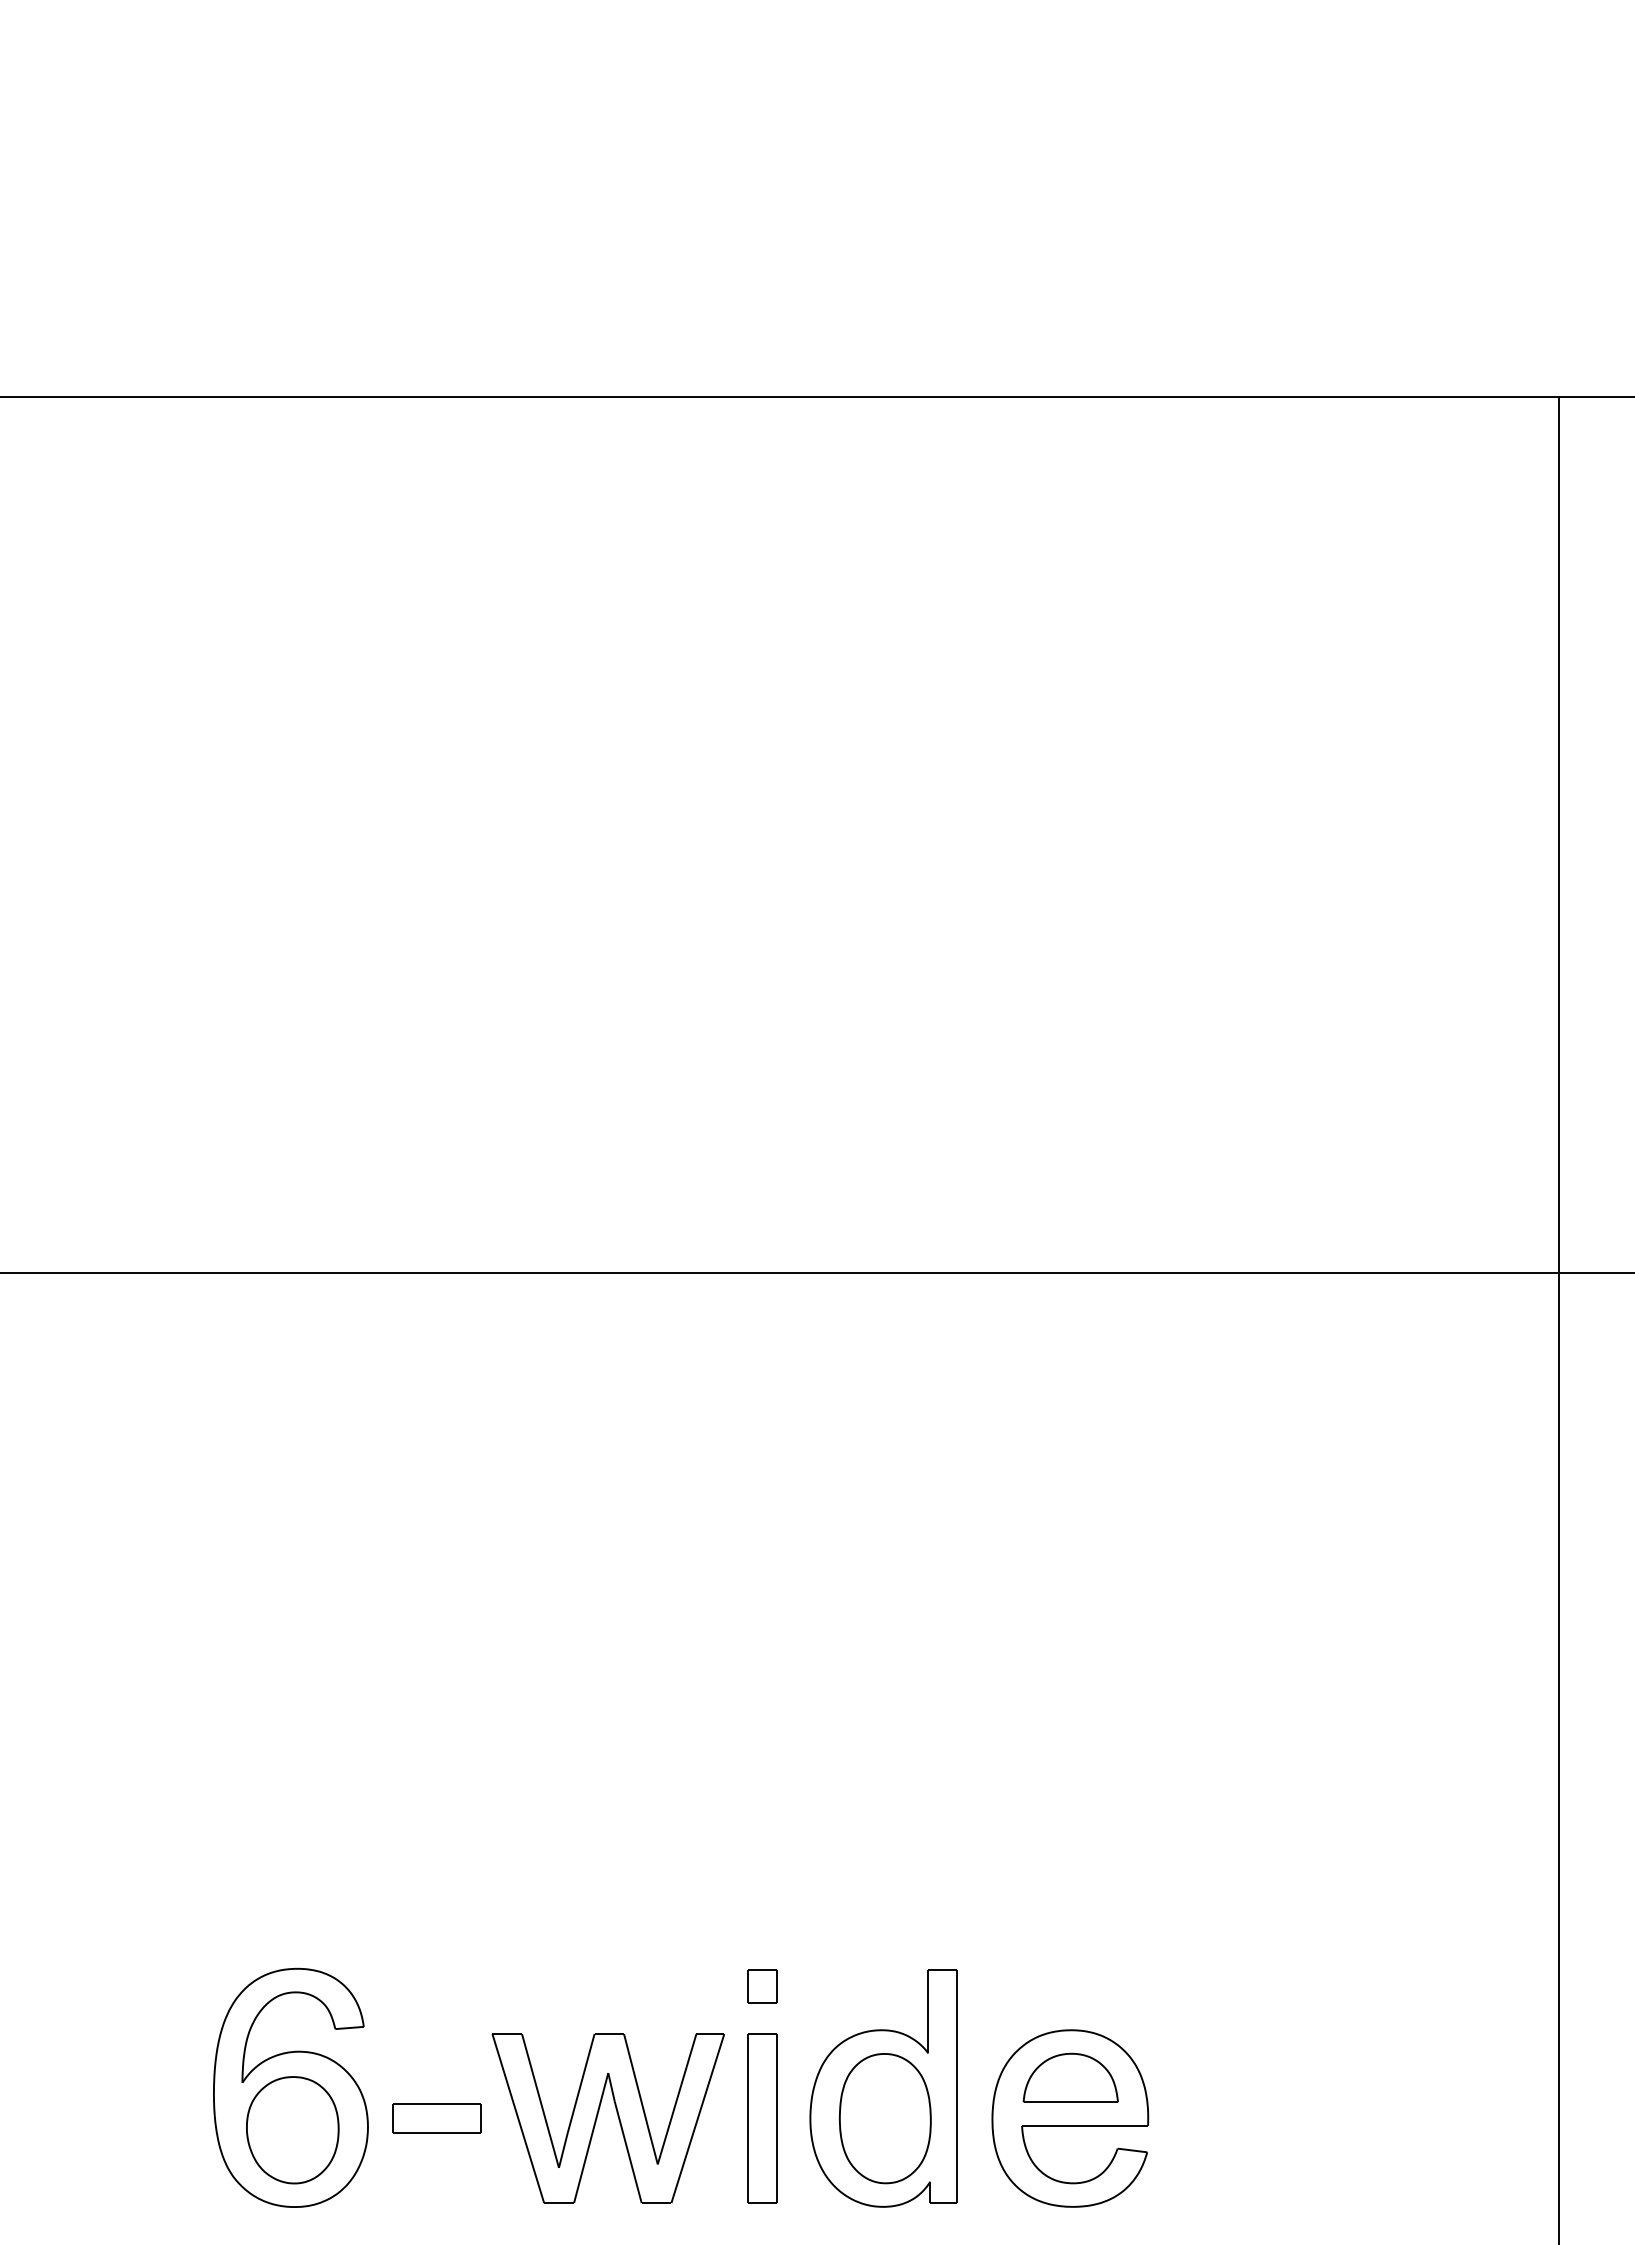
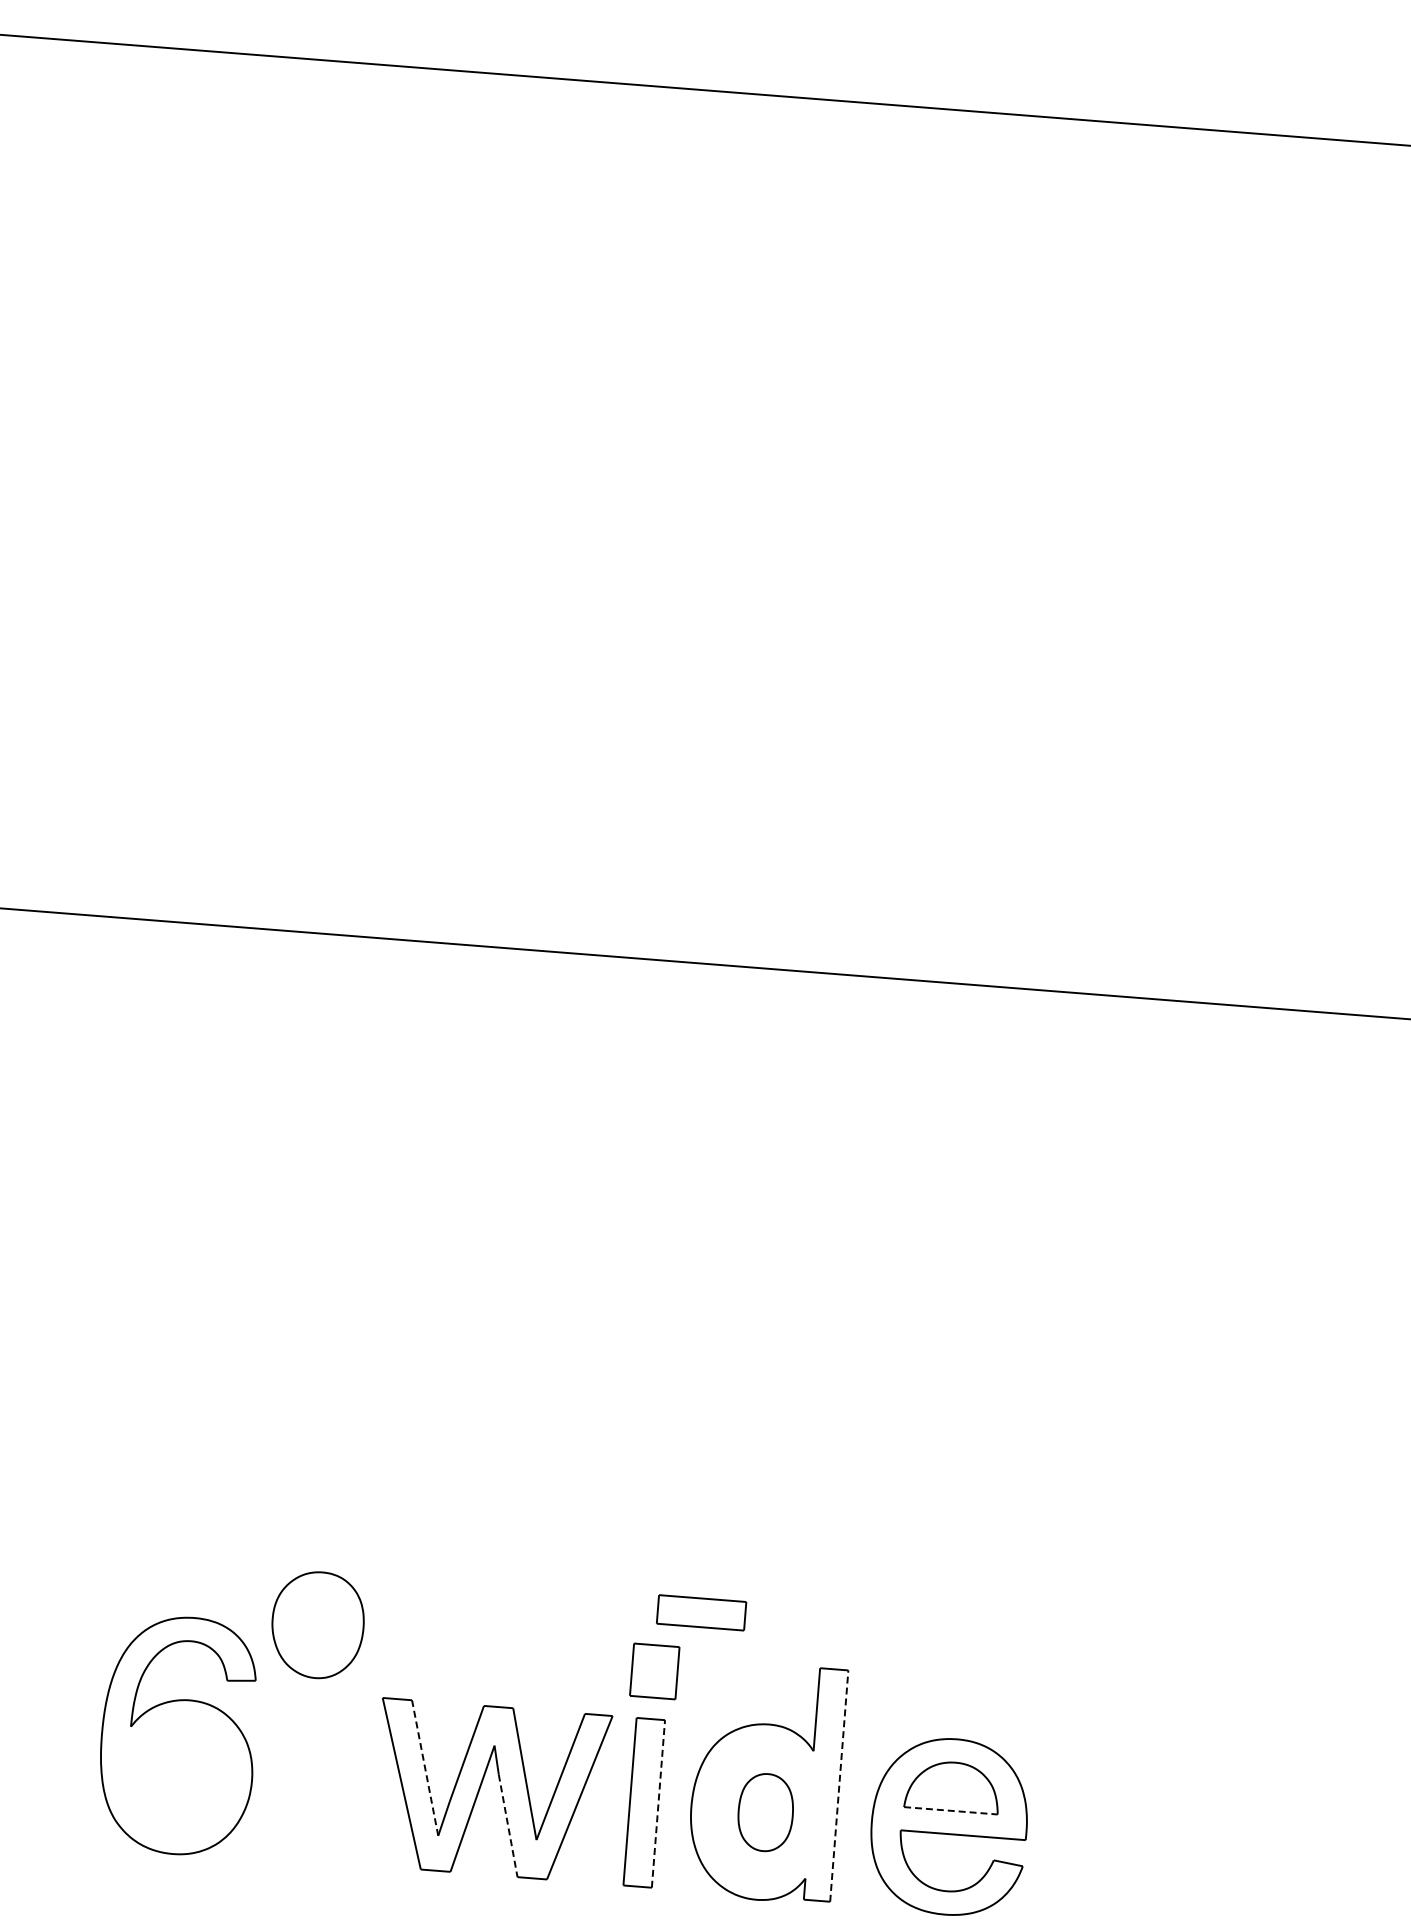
part: (762, 1986) -> (654, 1671), size x1.6
line: (956, 2086) -> (838, 1786), solid -> dashed
line: (540, 2101) -> (425, 1768), solid -> dashed
line: (1071, 2102) -> (951, 1810), solid -> dashed
part: (436, 2118) -> (700, 1612), moved
line: (777, 2118) -> (658, 1803), solid -> dashed
part: (885, 2118) -> (765, 1812), size x0.6
part: (292, 2130) -> (317, 1625), moved
line: (628, 2152) -> (508, 1826), solid -> dashed

